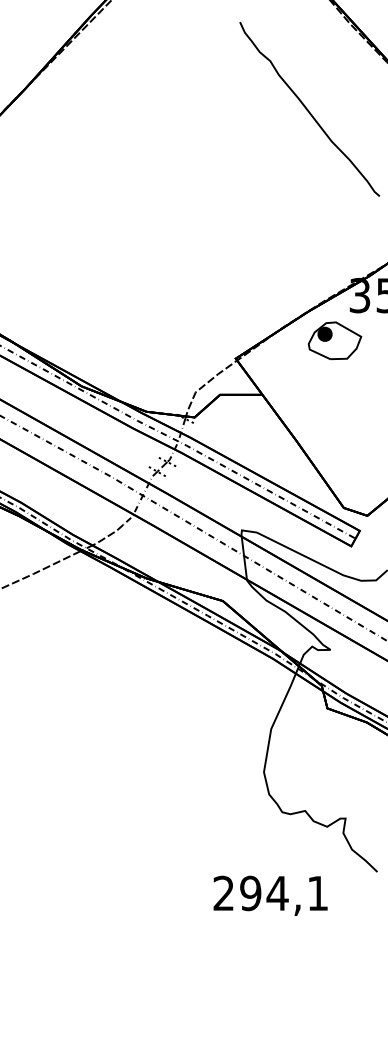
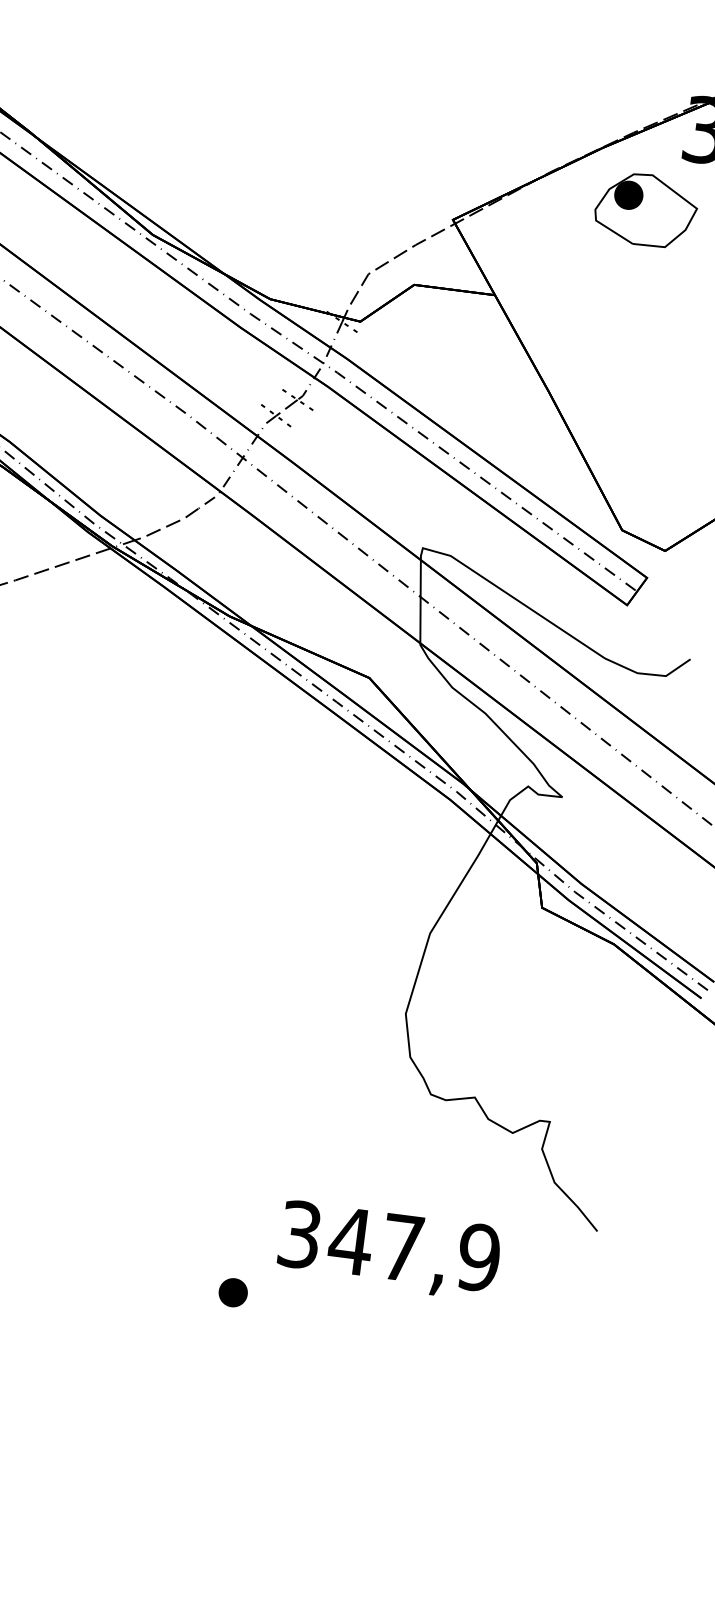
text: (270, 893) -> (388, 1246), 294,1 -> 347,9
part: (192, 927) -> (231, 1291), added

